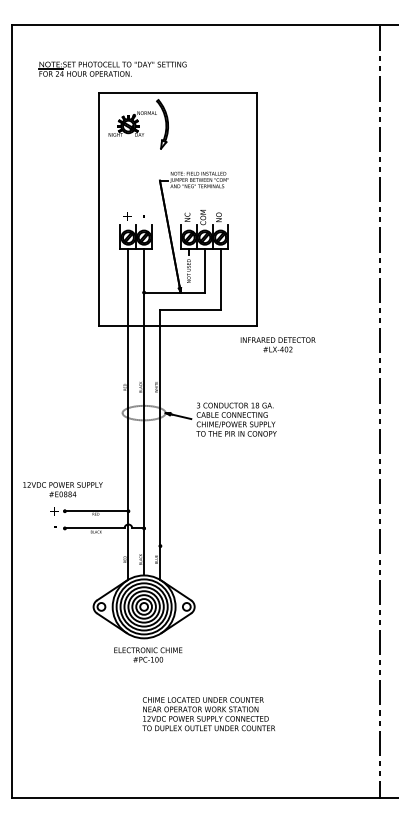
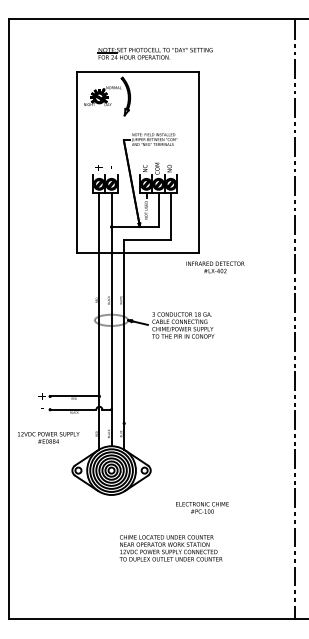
part: (112, 68) -> (155, 53), moved
text: (62, 489) -> (48, 437), moved
text: (148, 654) -> (202, 507), moved
text: (208, 714) -> (170, 548), moved

